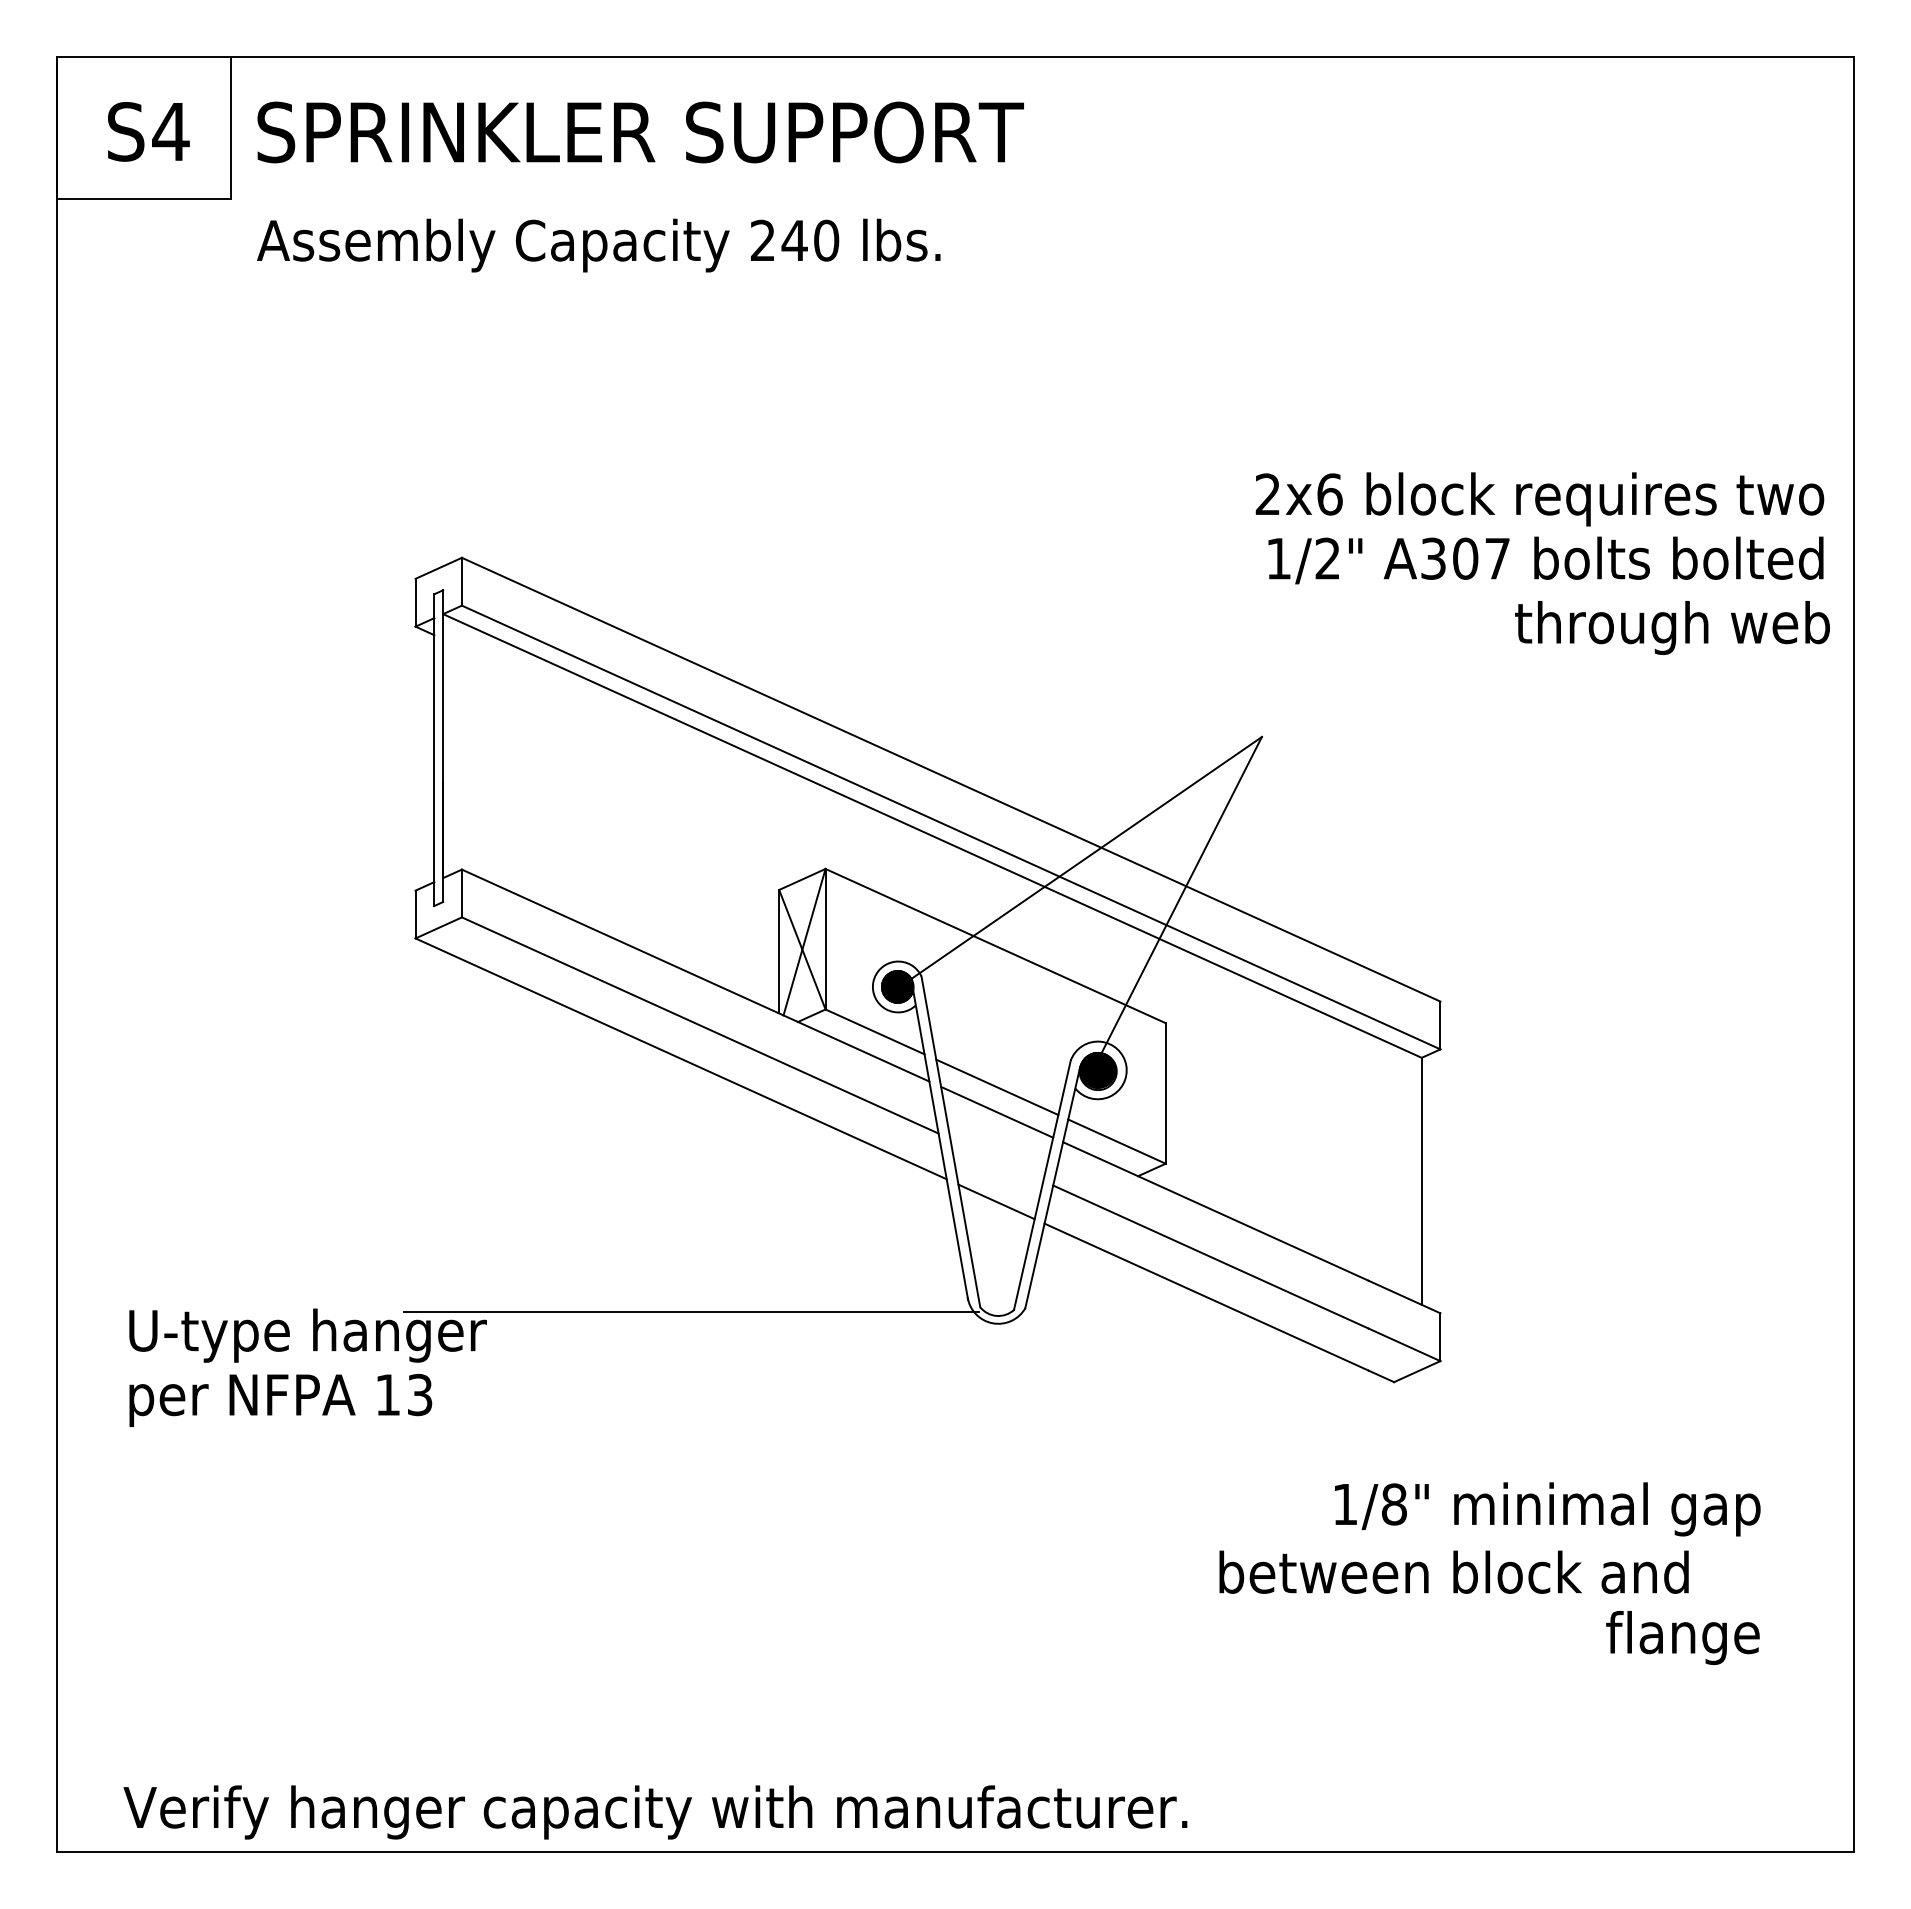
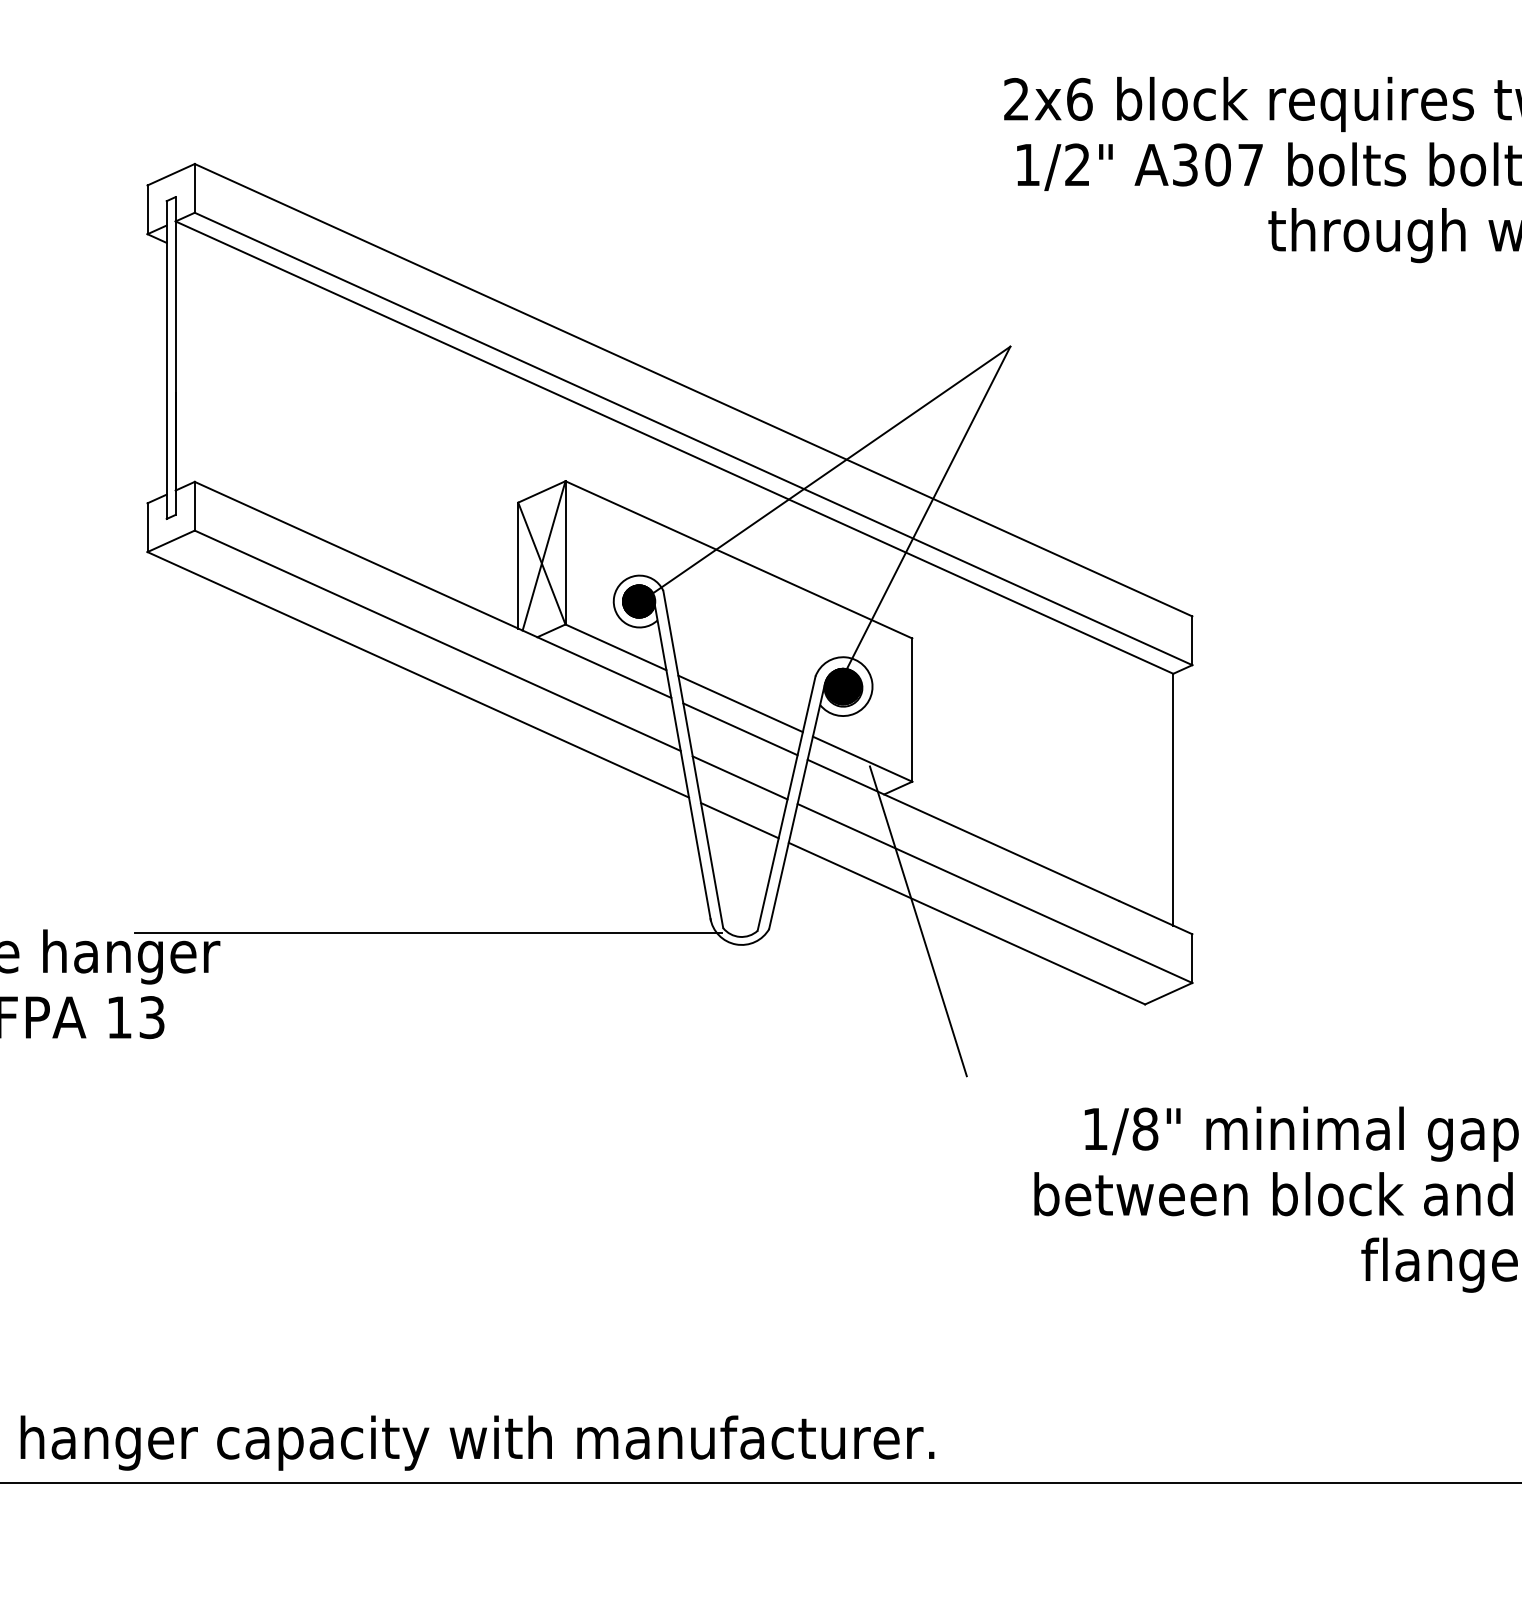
line: (996, 1159) -> (739, 777), added
line: (1171, 1300) -> (918, 921), added
text: (1453, 1571) -> (1272, 1193), moved

